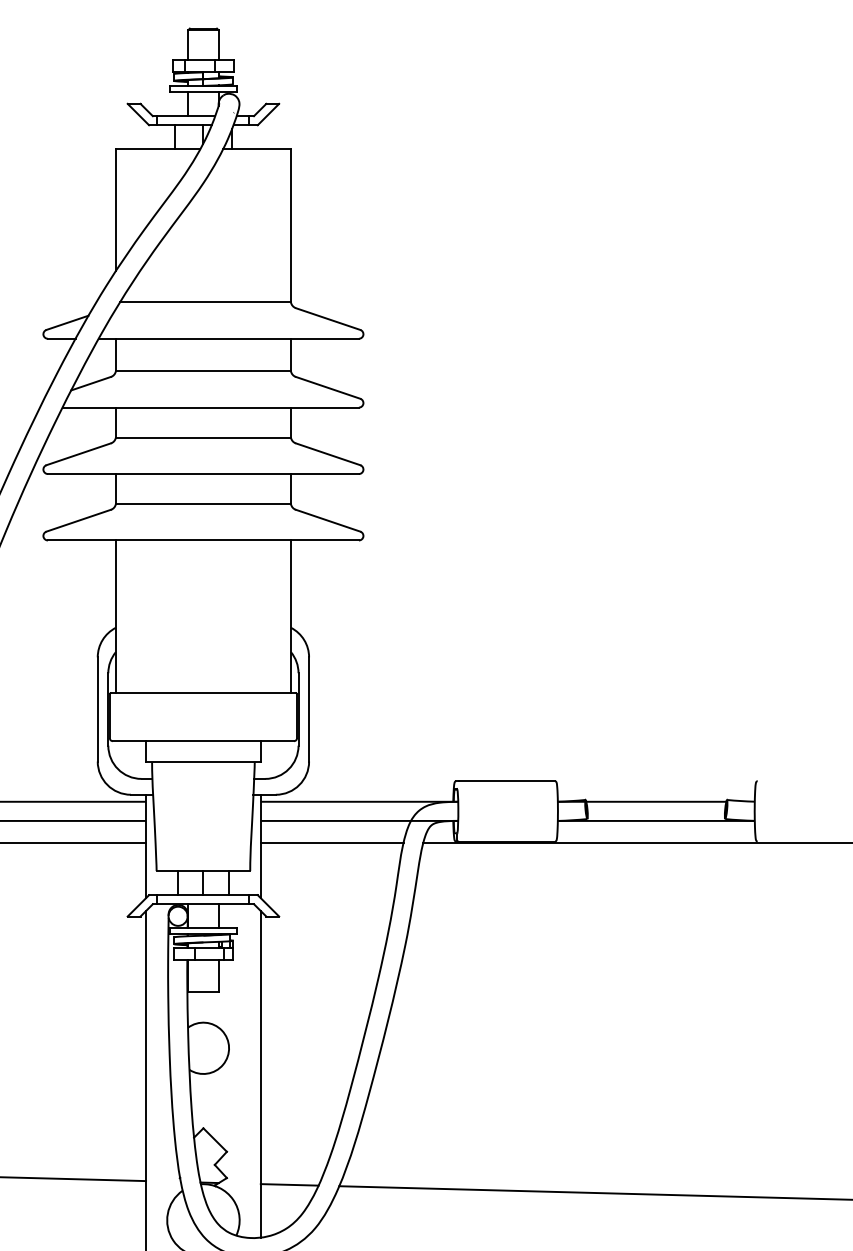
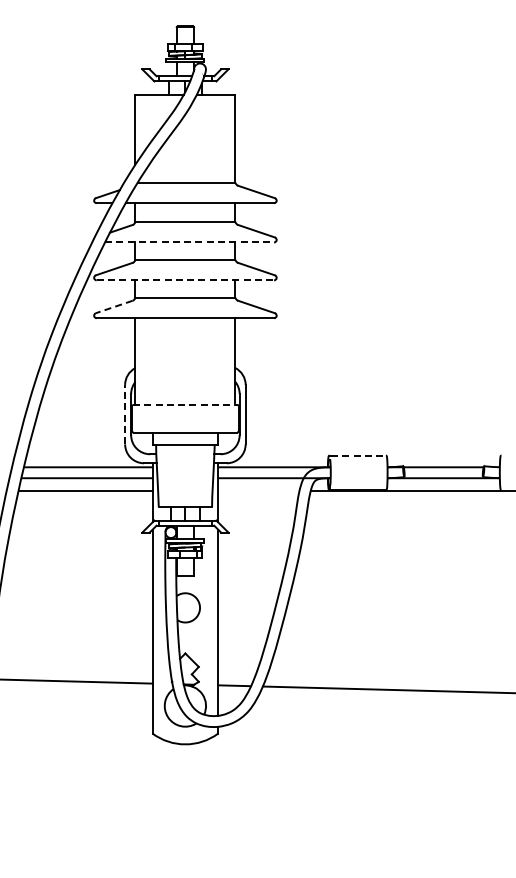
line: (210, 407) -> (189, 242), solid -> dashed
line: (203, 474) -> (185, 280), solid -> dashed
line: (77, 521) -> (113, 307), solid -> dashed
line: (203, 693) -> (185, 405), solid -> dashed
line: (98, 709) -> (125, 414), solid -> dashed
line: (506, 781) -> (358, 455), solid -> dashed
line: (331, 842) -> (258, 490), removed

